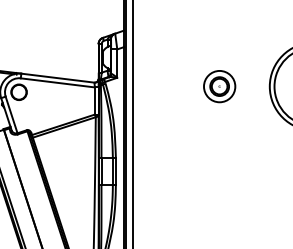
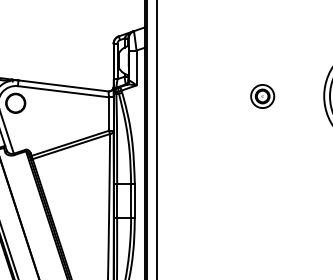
part: (219, 86) -> (262, 96), size x0.6

